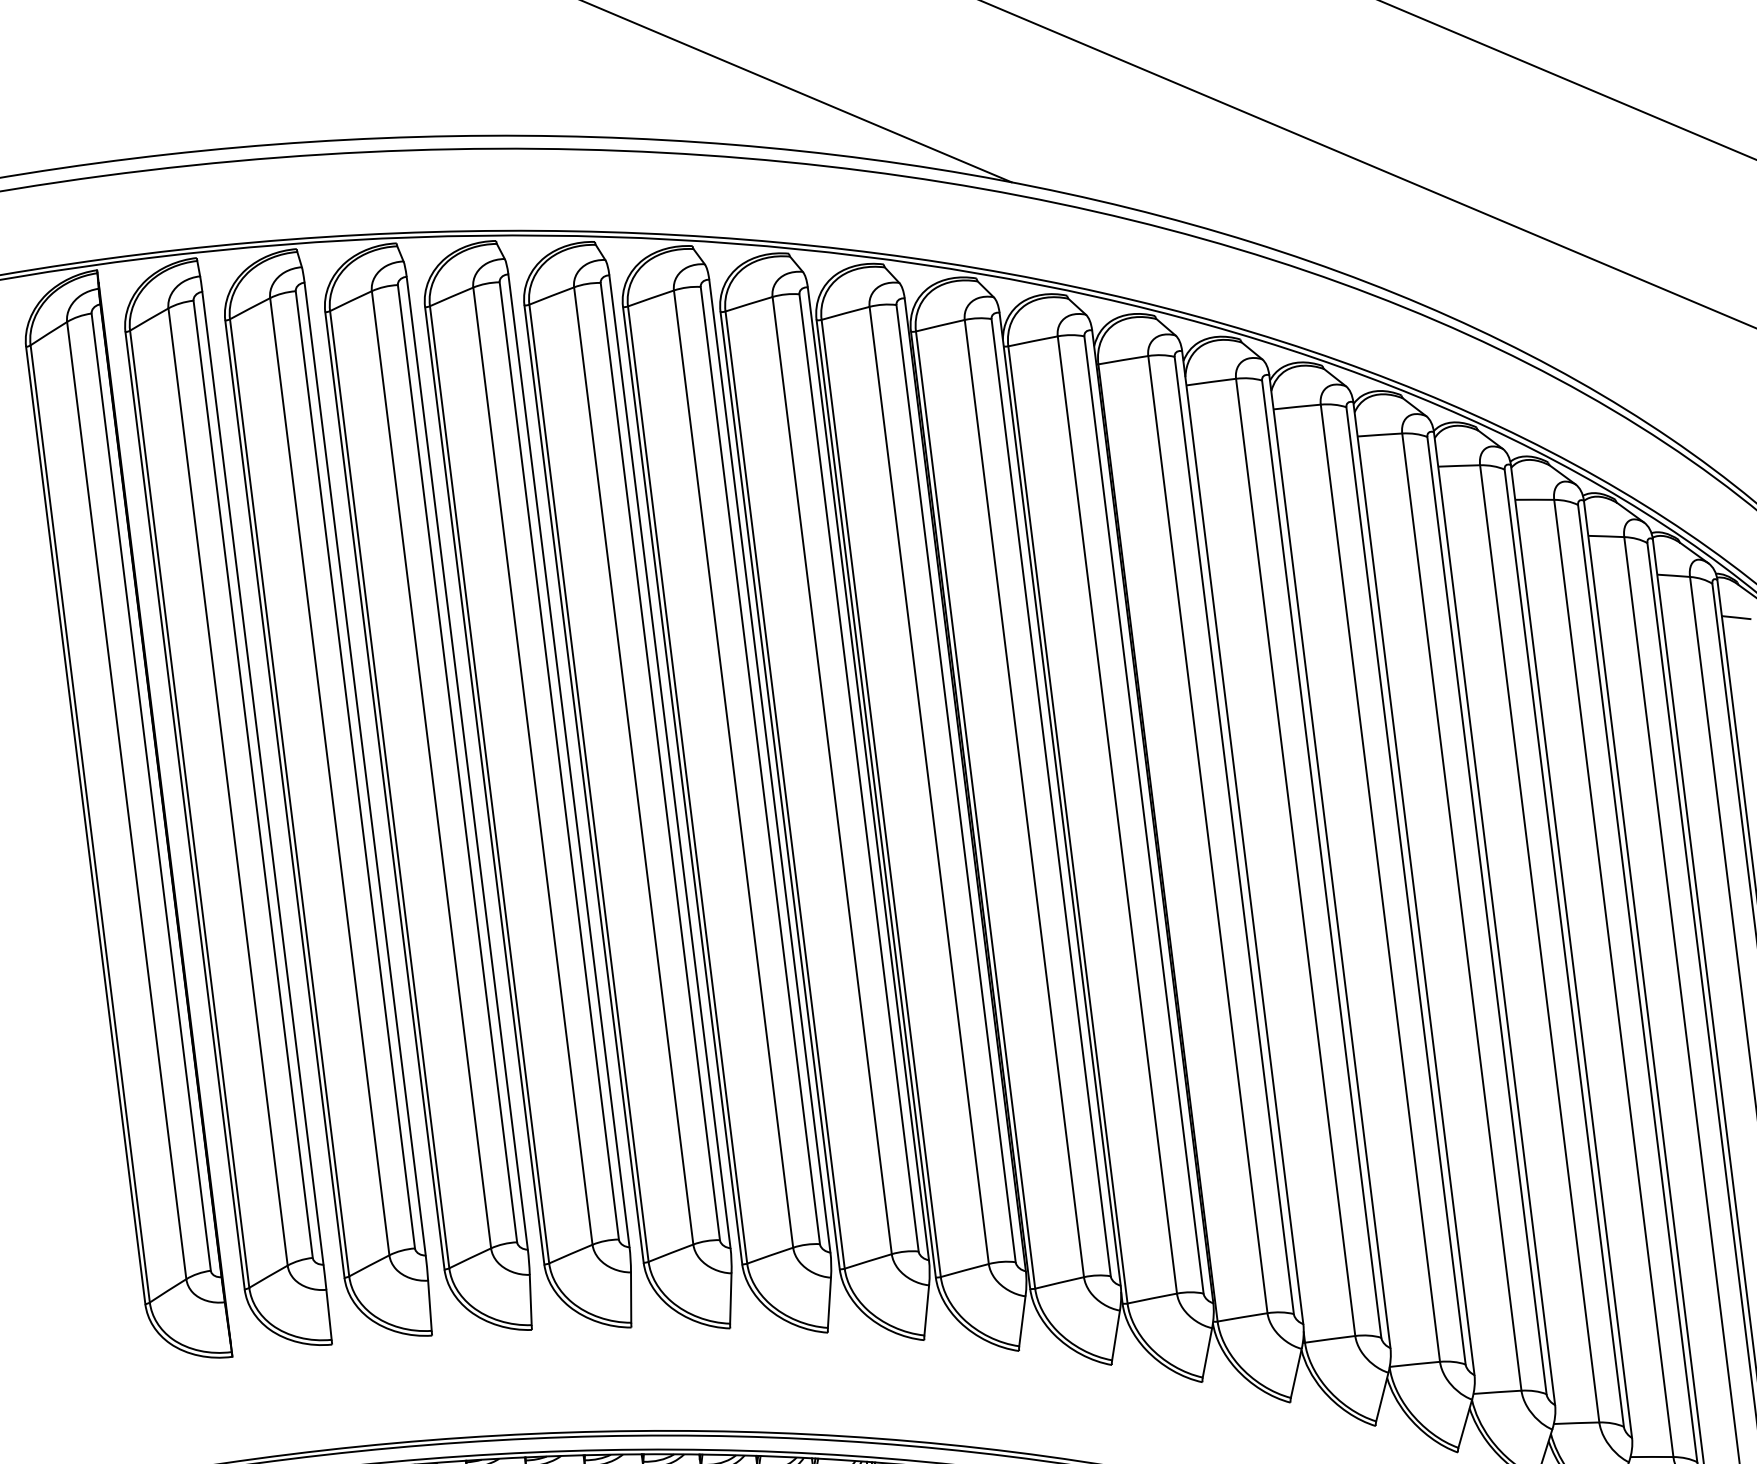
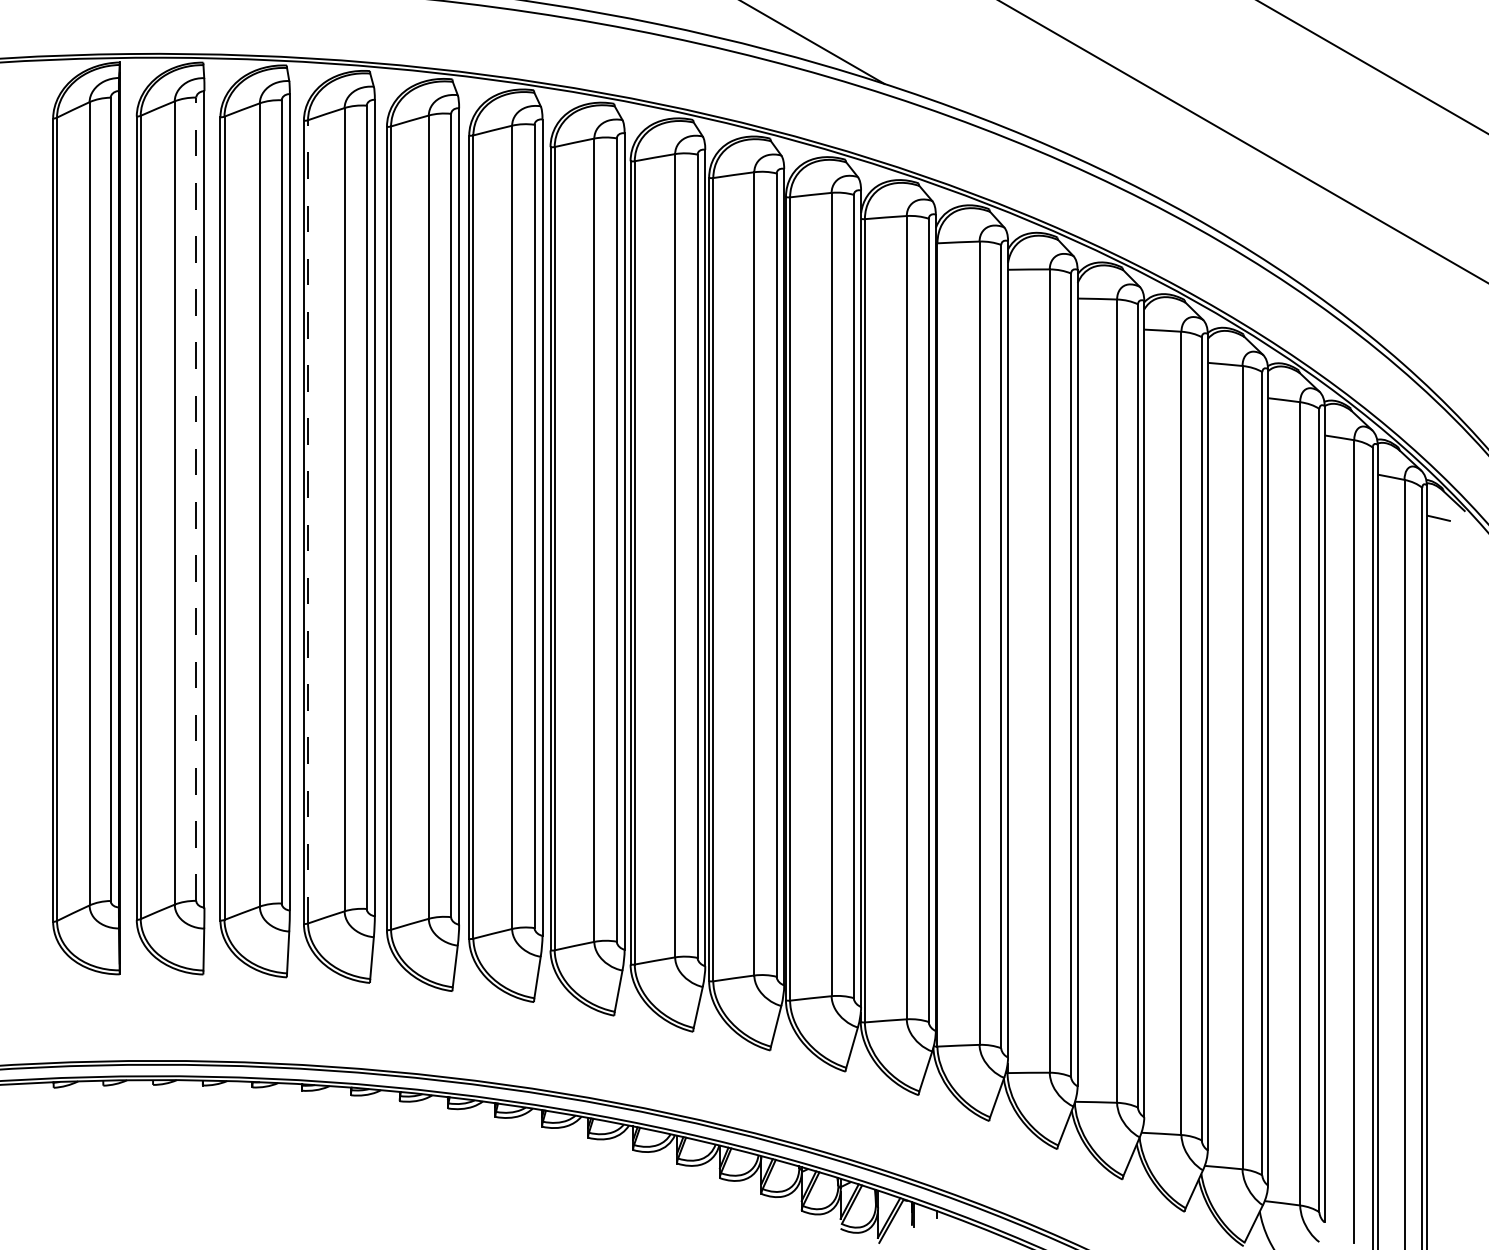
line: (253, 779) -> (196, 499), solid -> dashed
line: (390, 789) -> (308, 521), solid -> dashed

